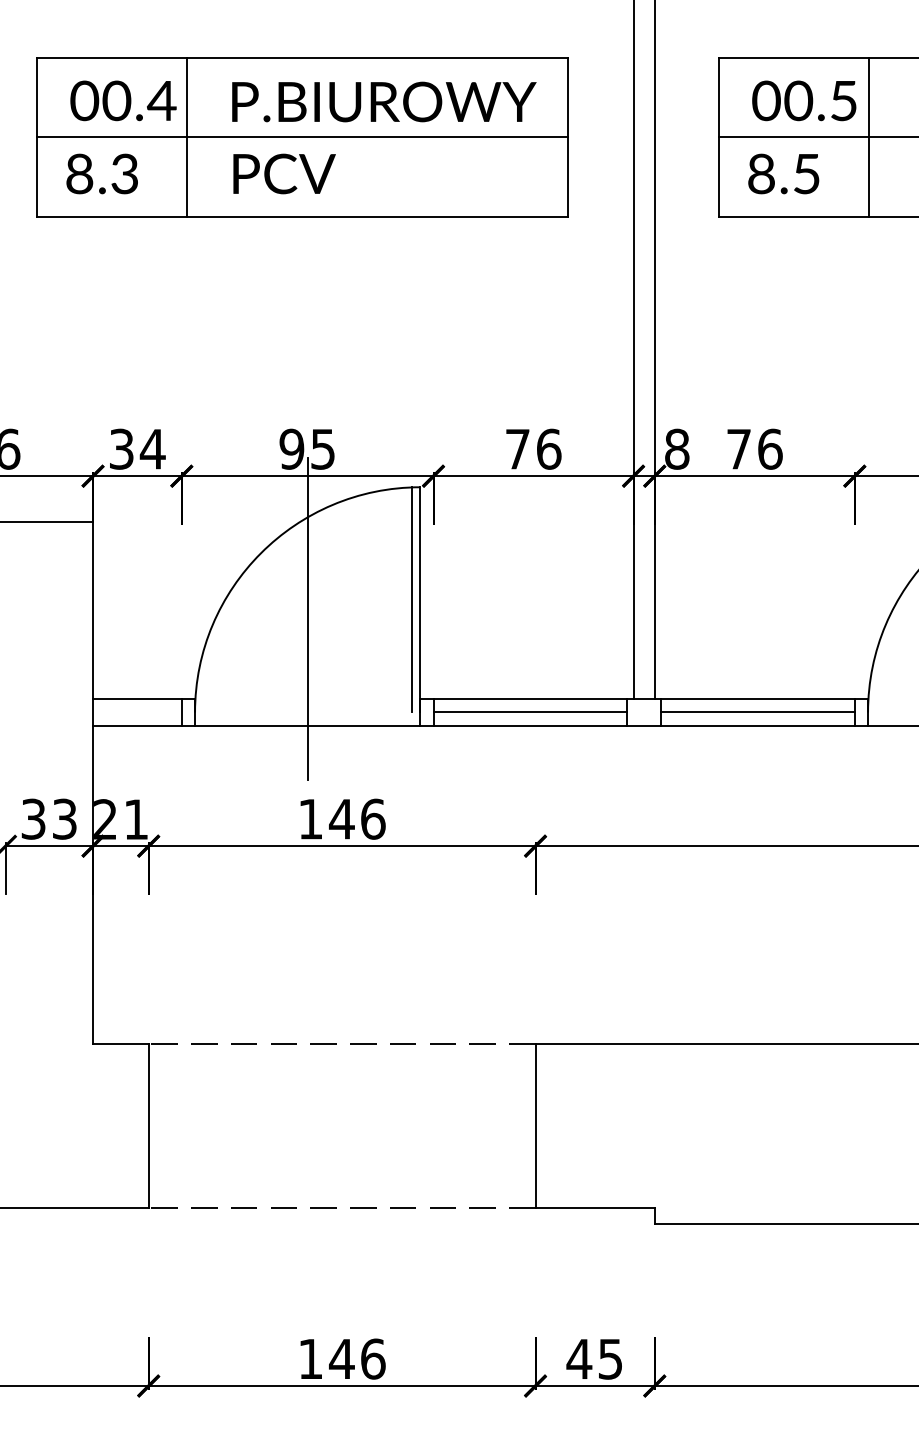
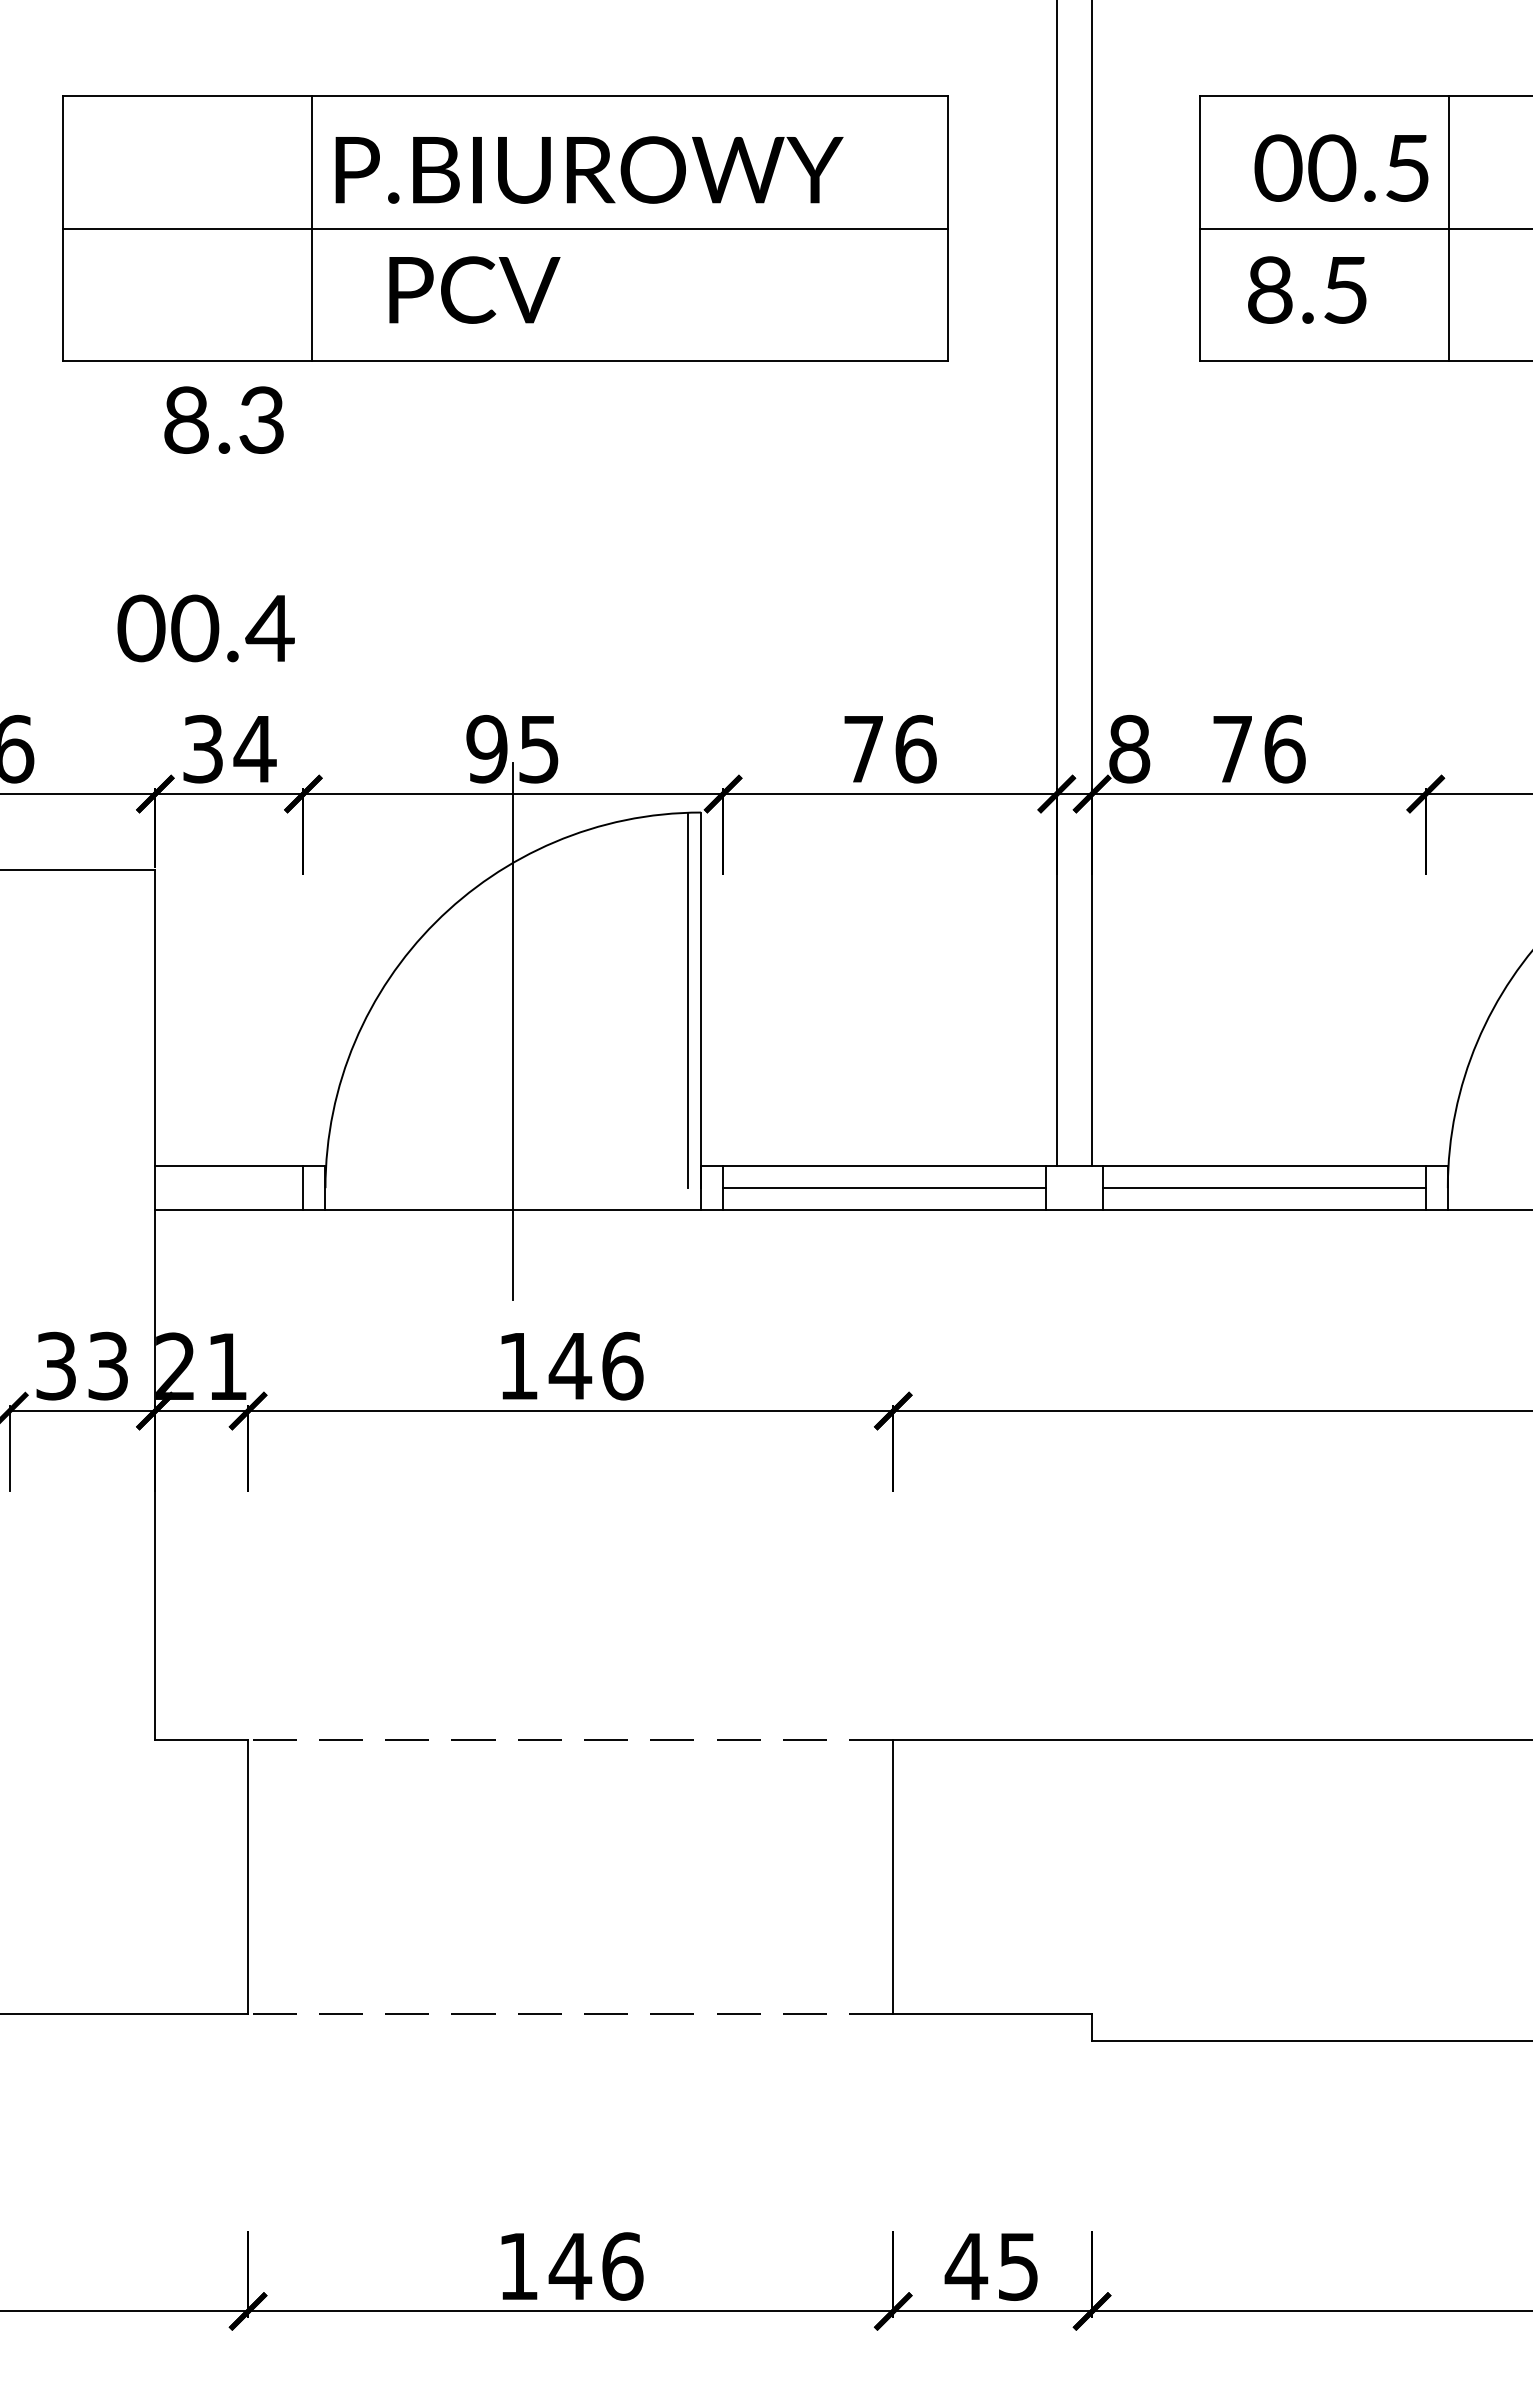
text: (123, 100) -> (206, 627), moved
text: (384, 101) -> (589, 169), moved
text: (101, 173) -> (222, 419), moved

